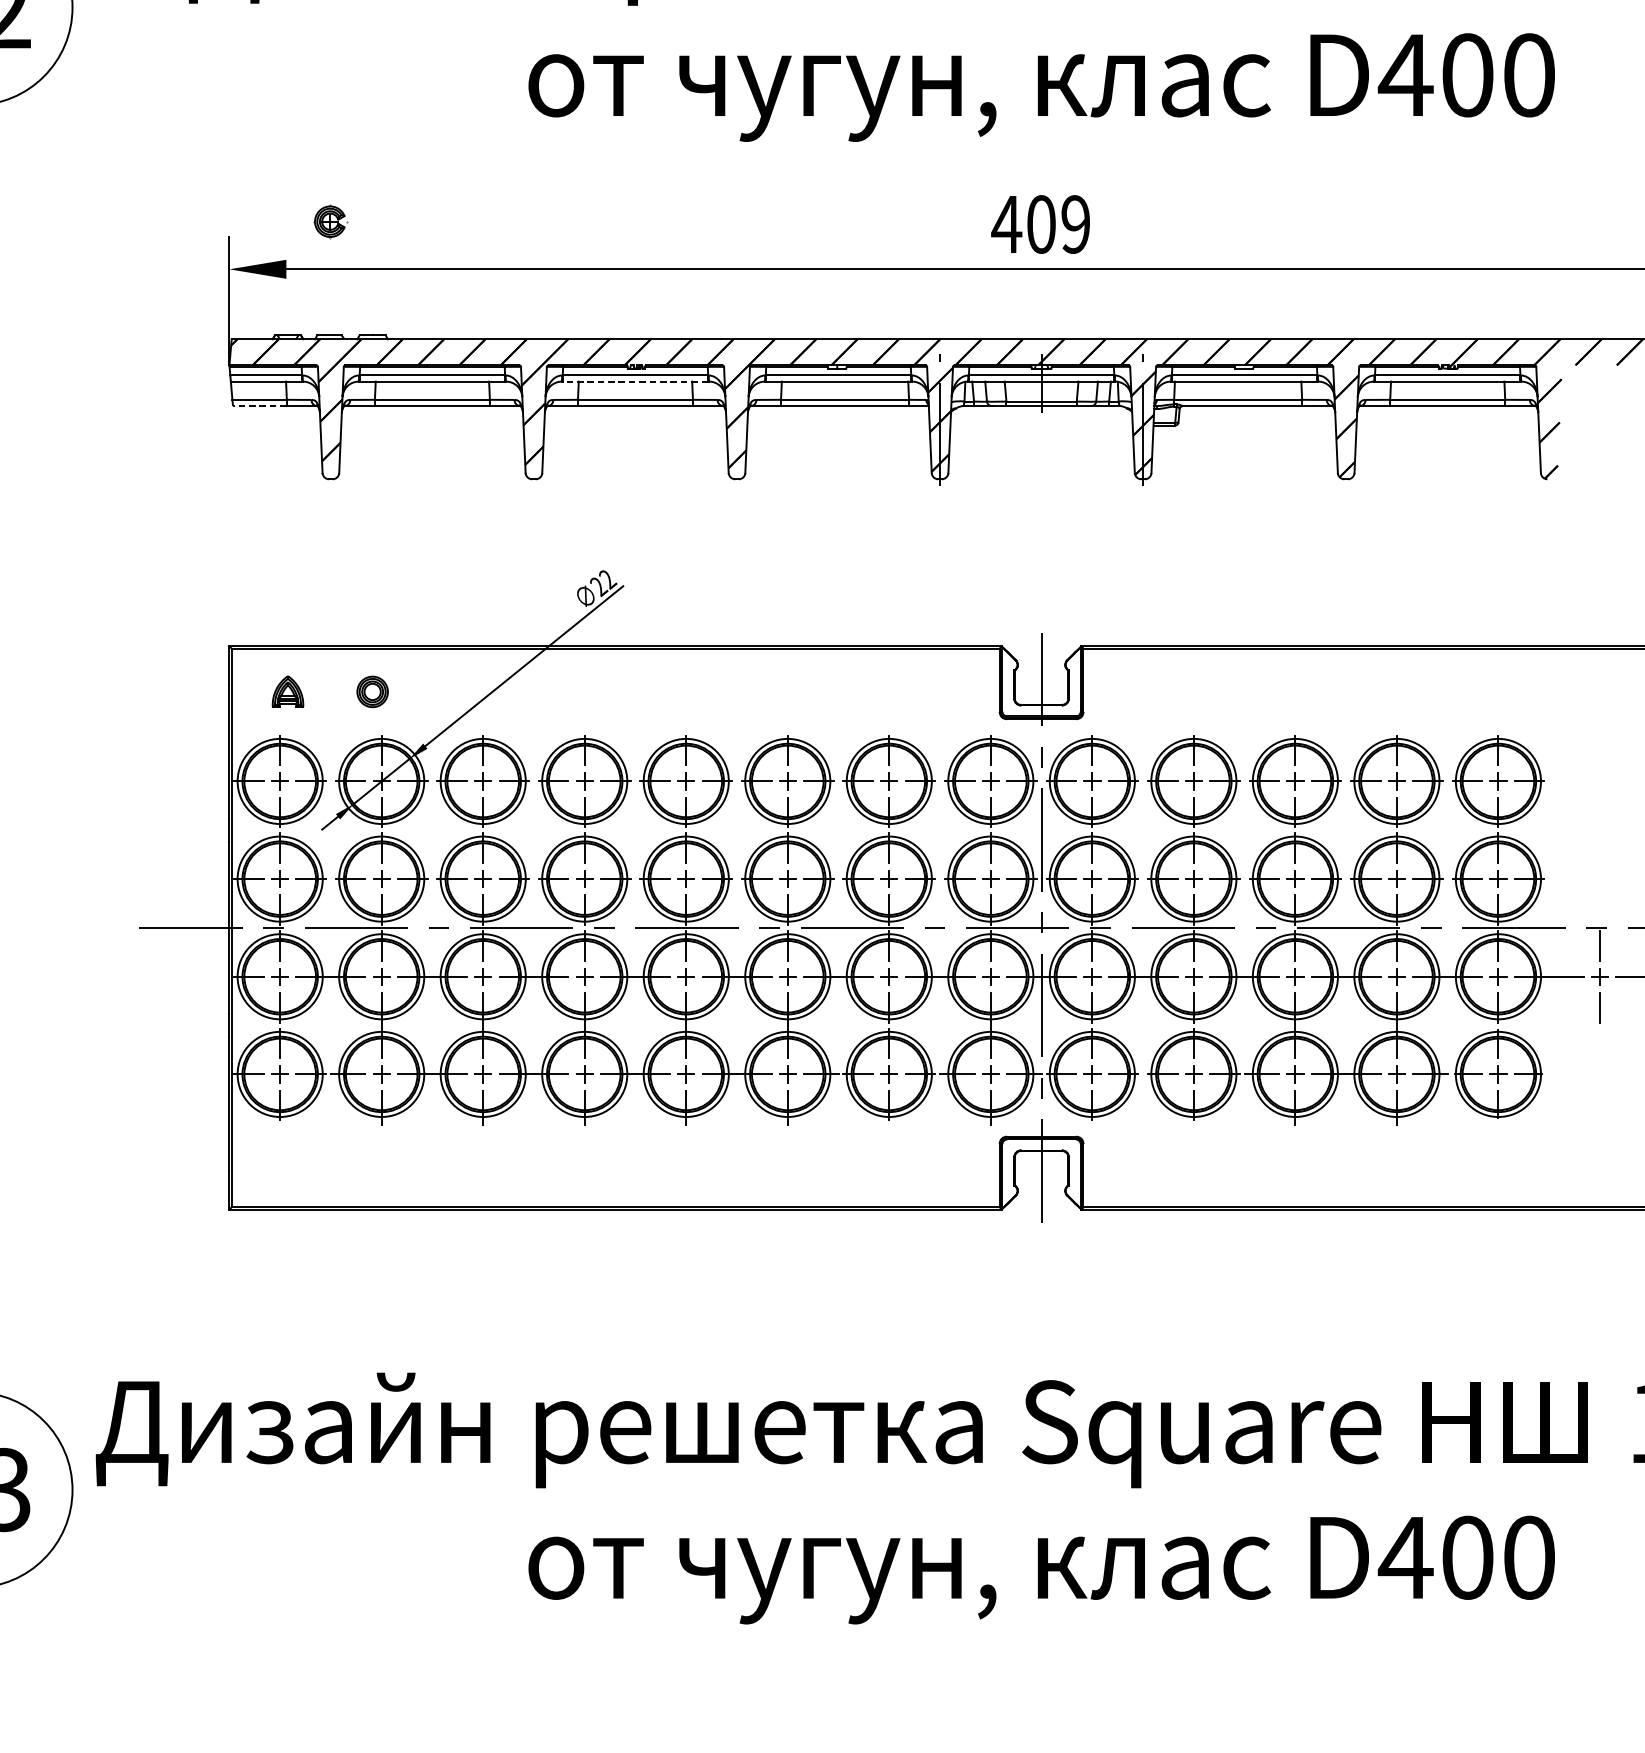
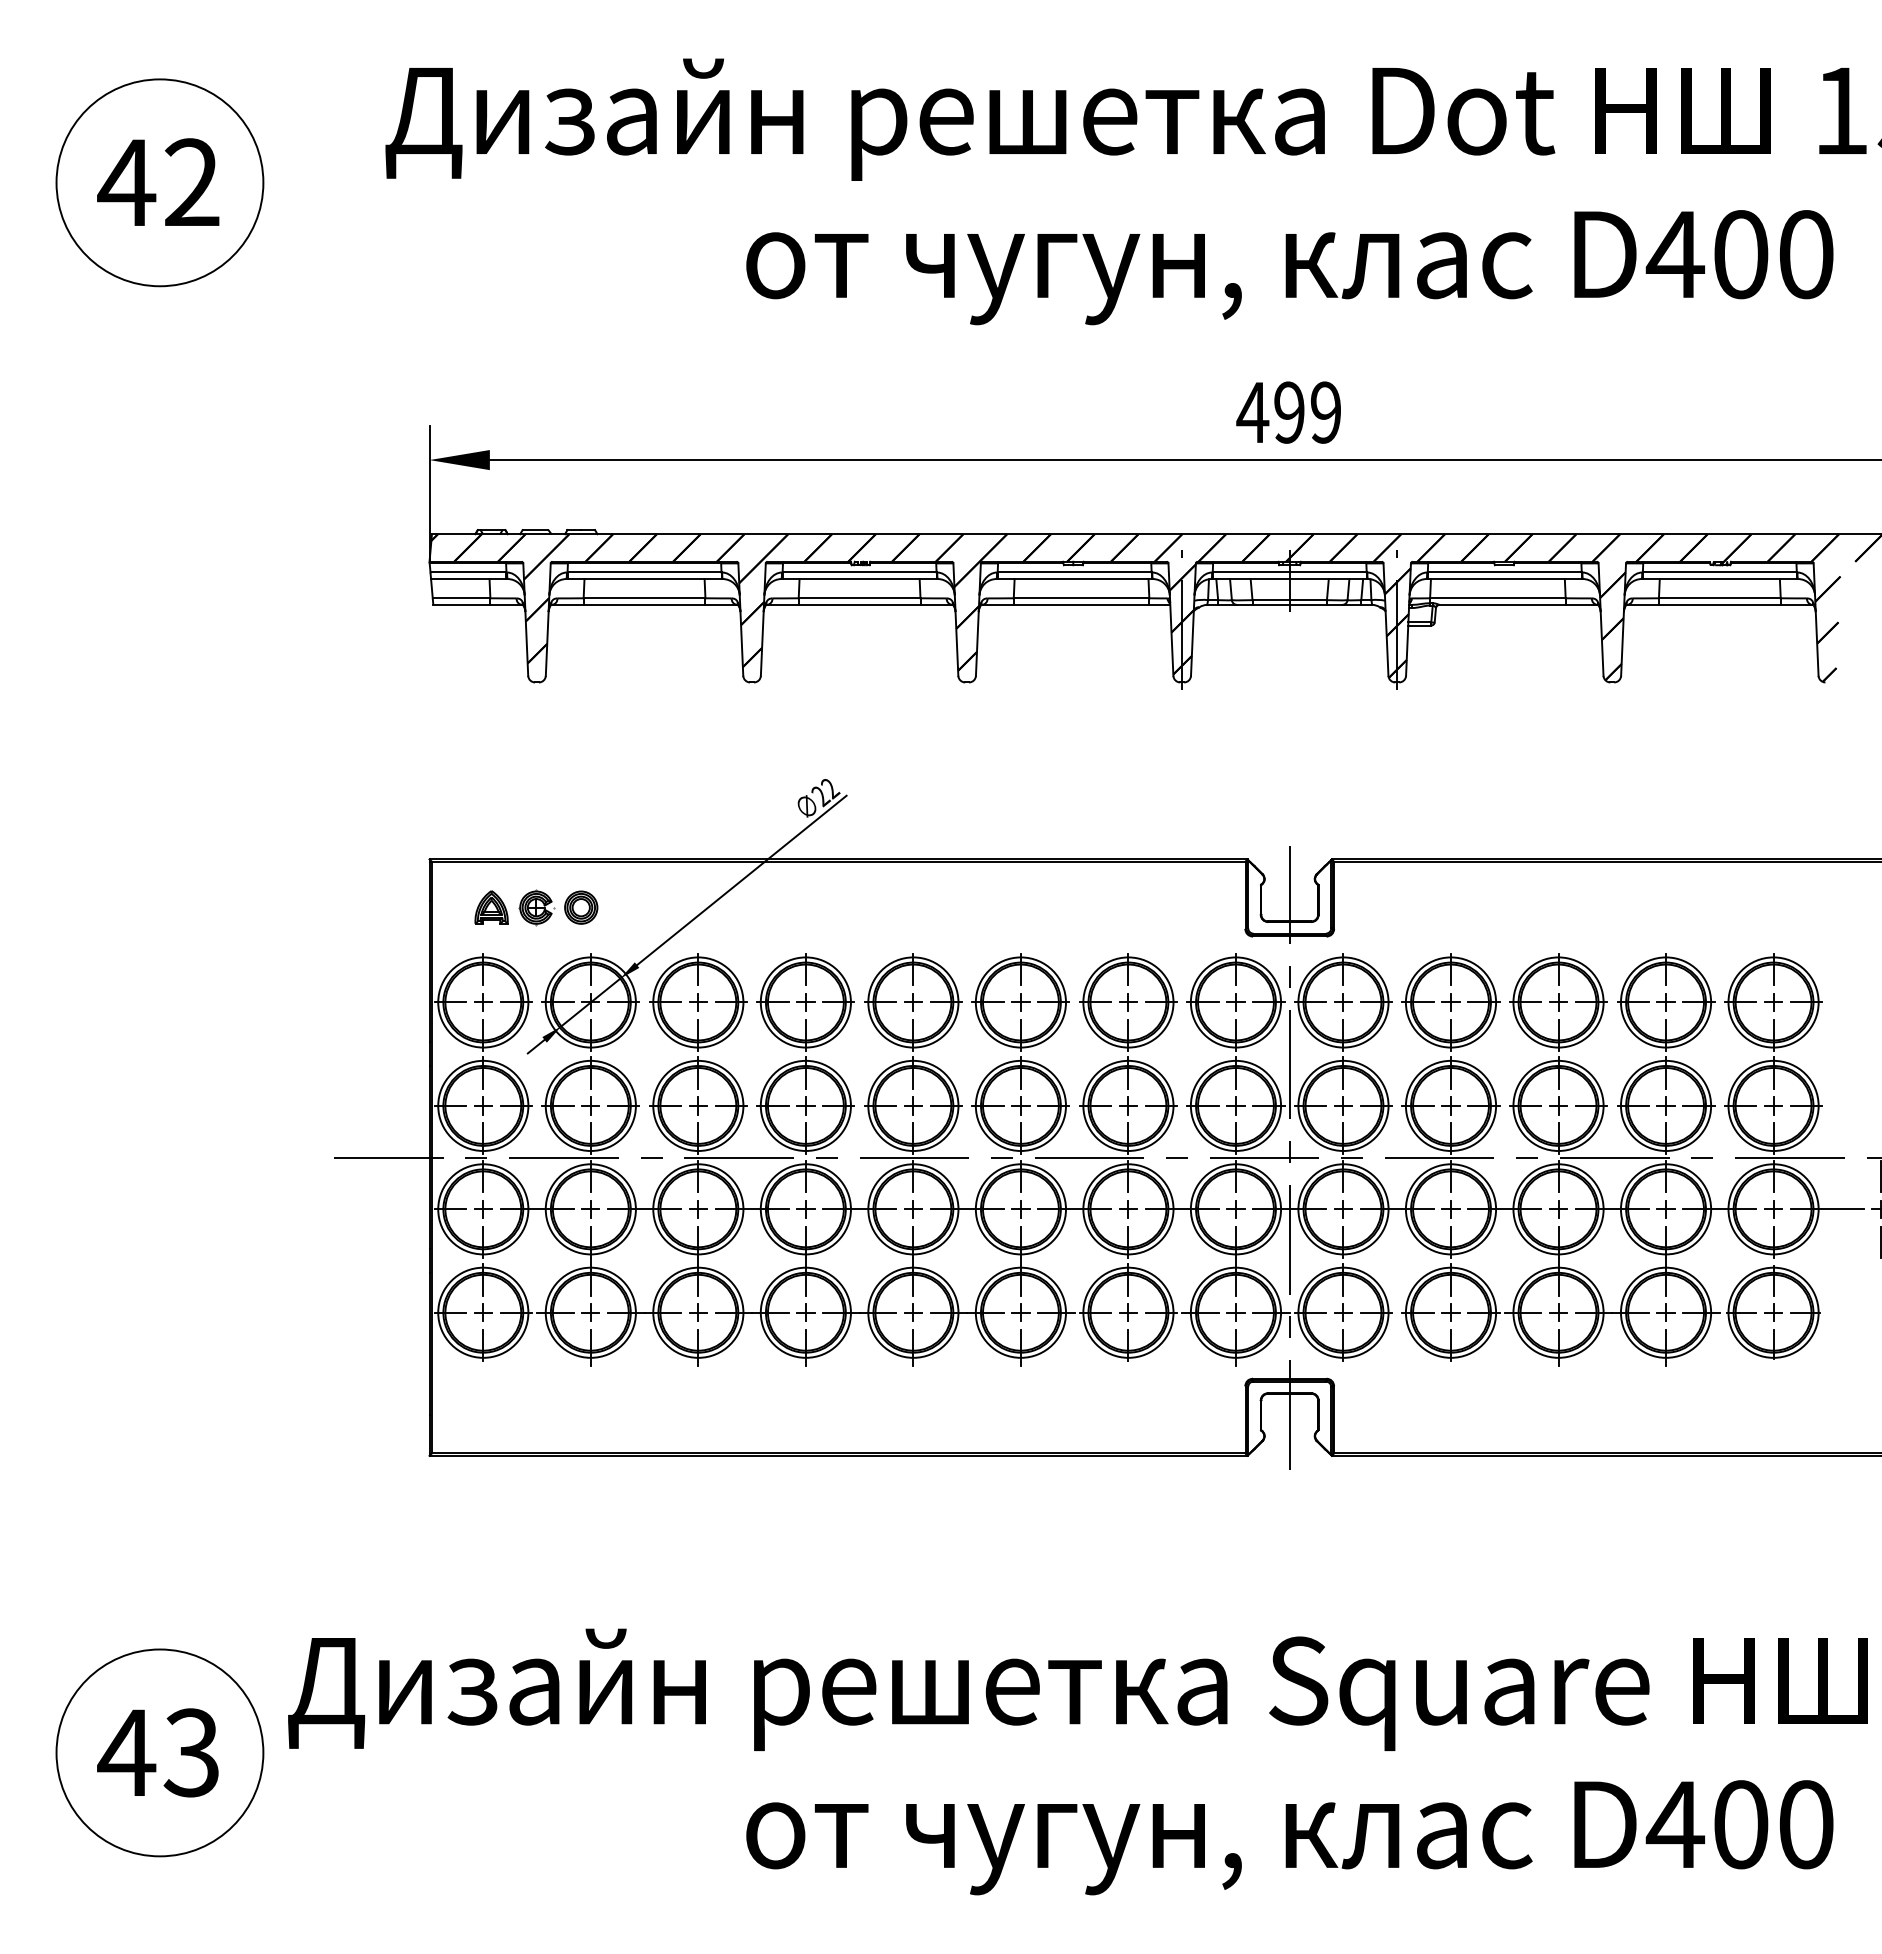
part: (330, 221) -> (536, 907), moved
text: (1041, 224) -> (1289, 412), 409 -> 499
line: (635, 382) -> (859, 579), dashed -> solid
line: (259, 405) -> (461, 604), dashed -> solid

